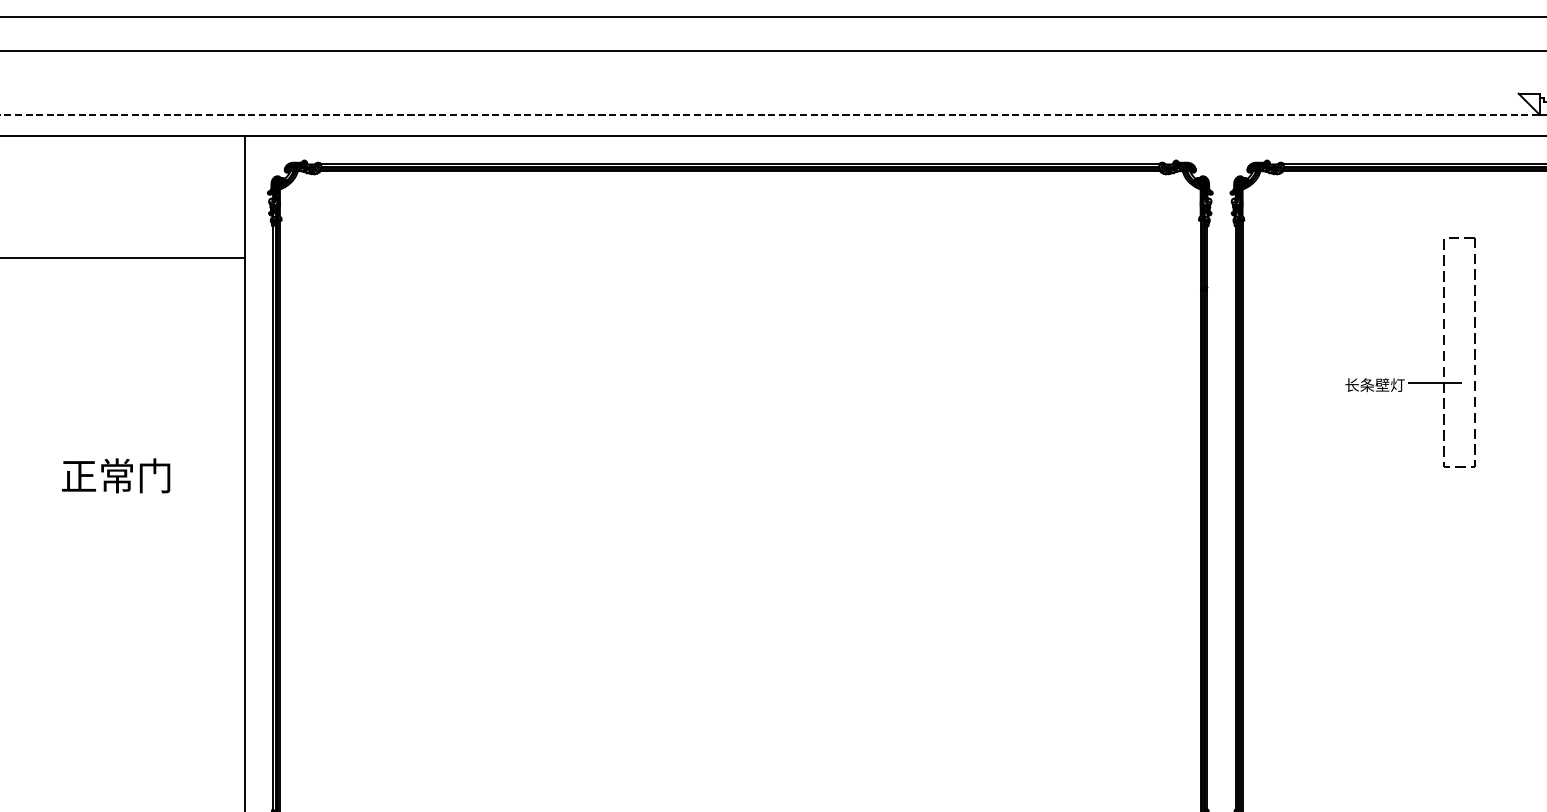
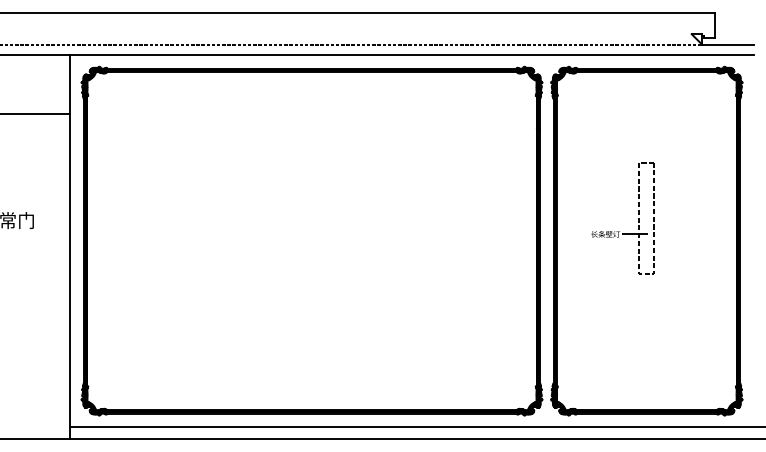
part: (1403, 379) -> (619, 231), moved

